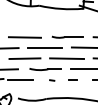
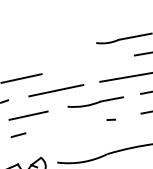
line: (24, 37) -> (48, 53), removed
line: (45, 48) -> (88, 65), removed
line: (20, 80) -> (55, 130), removed

